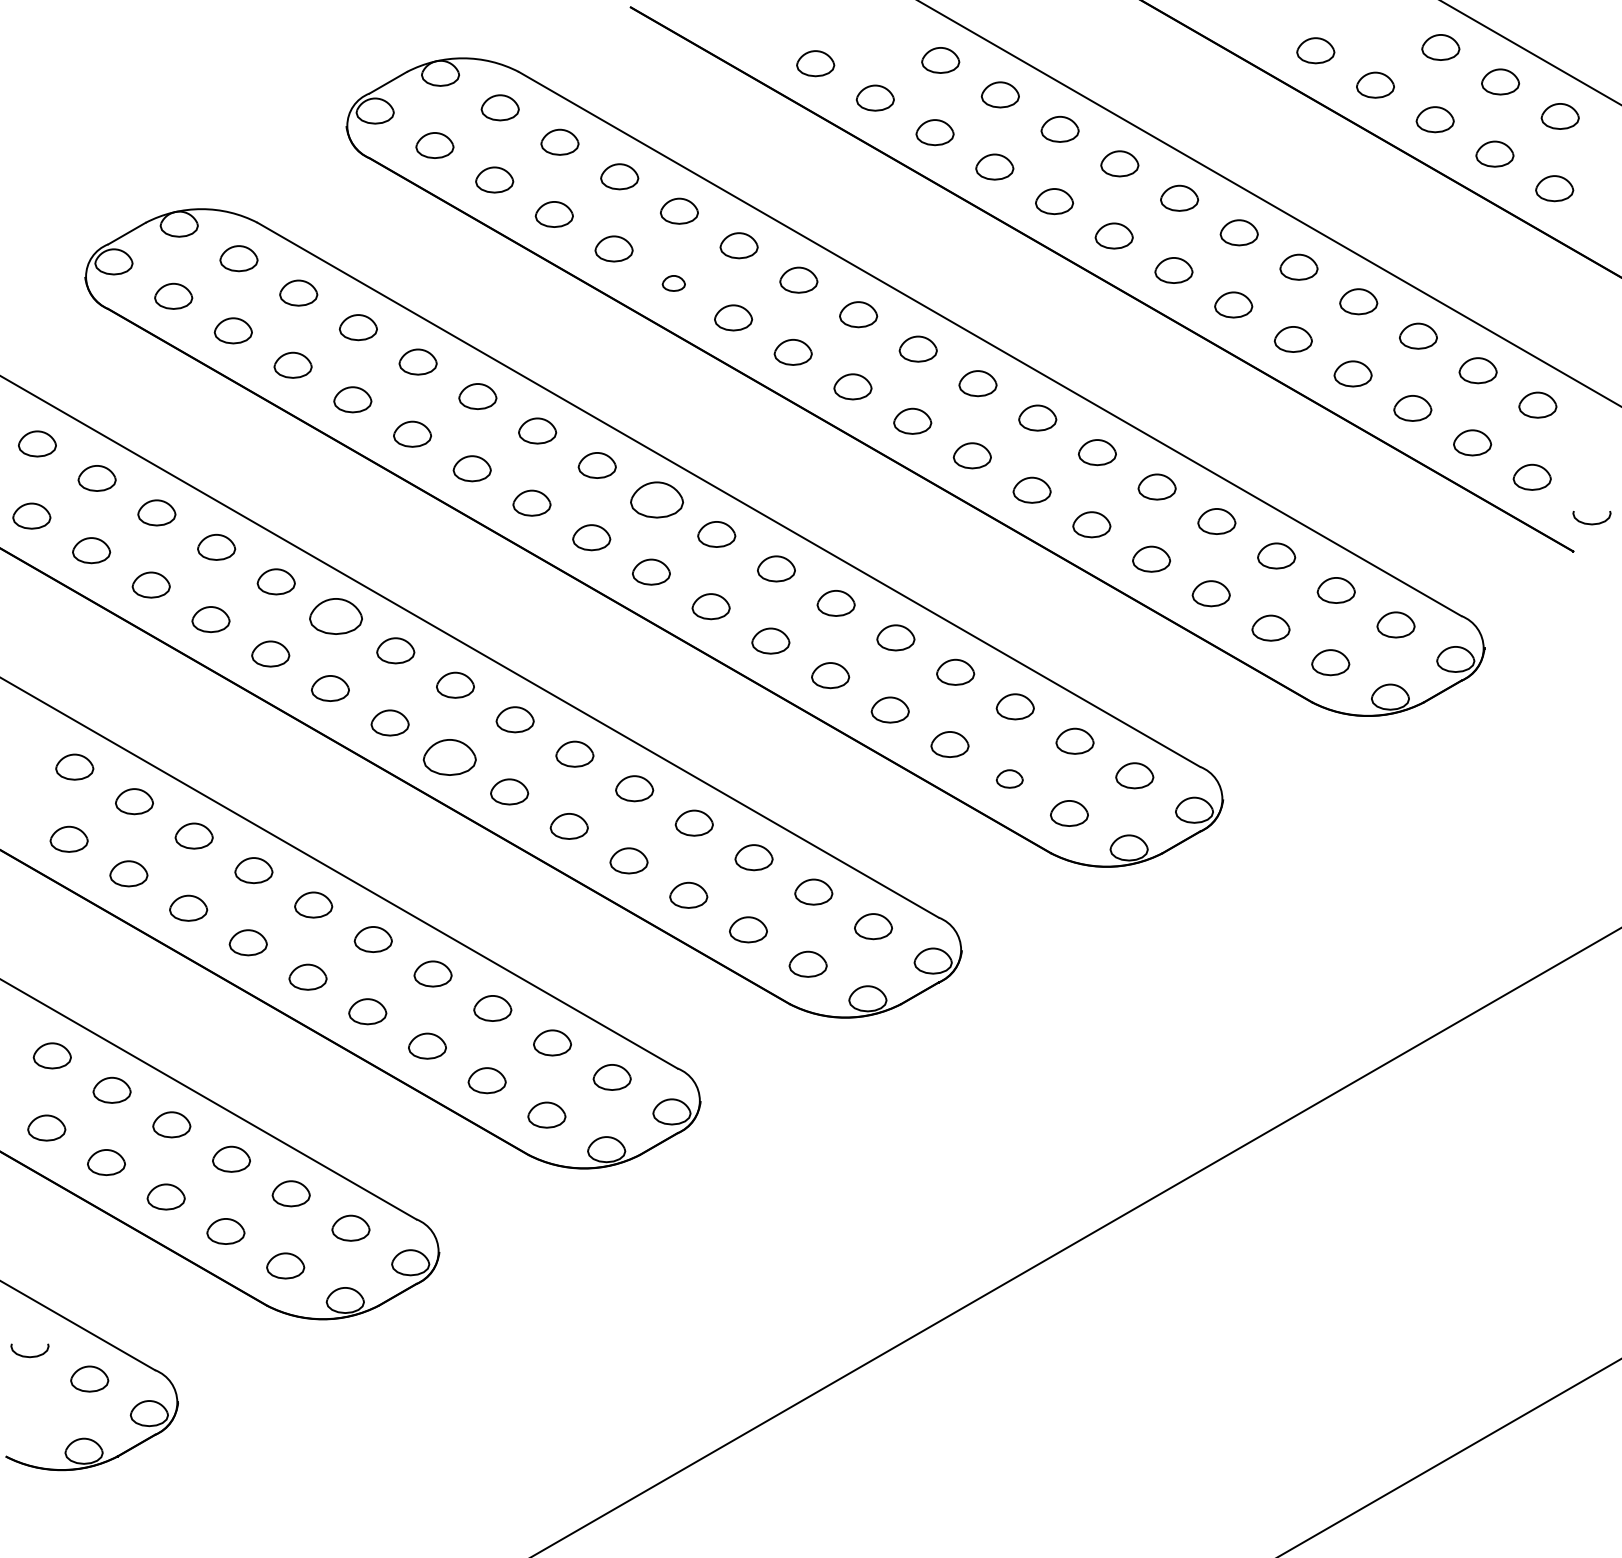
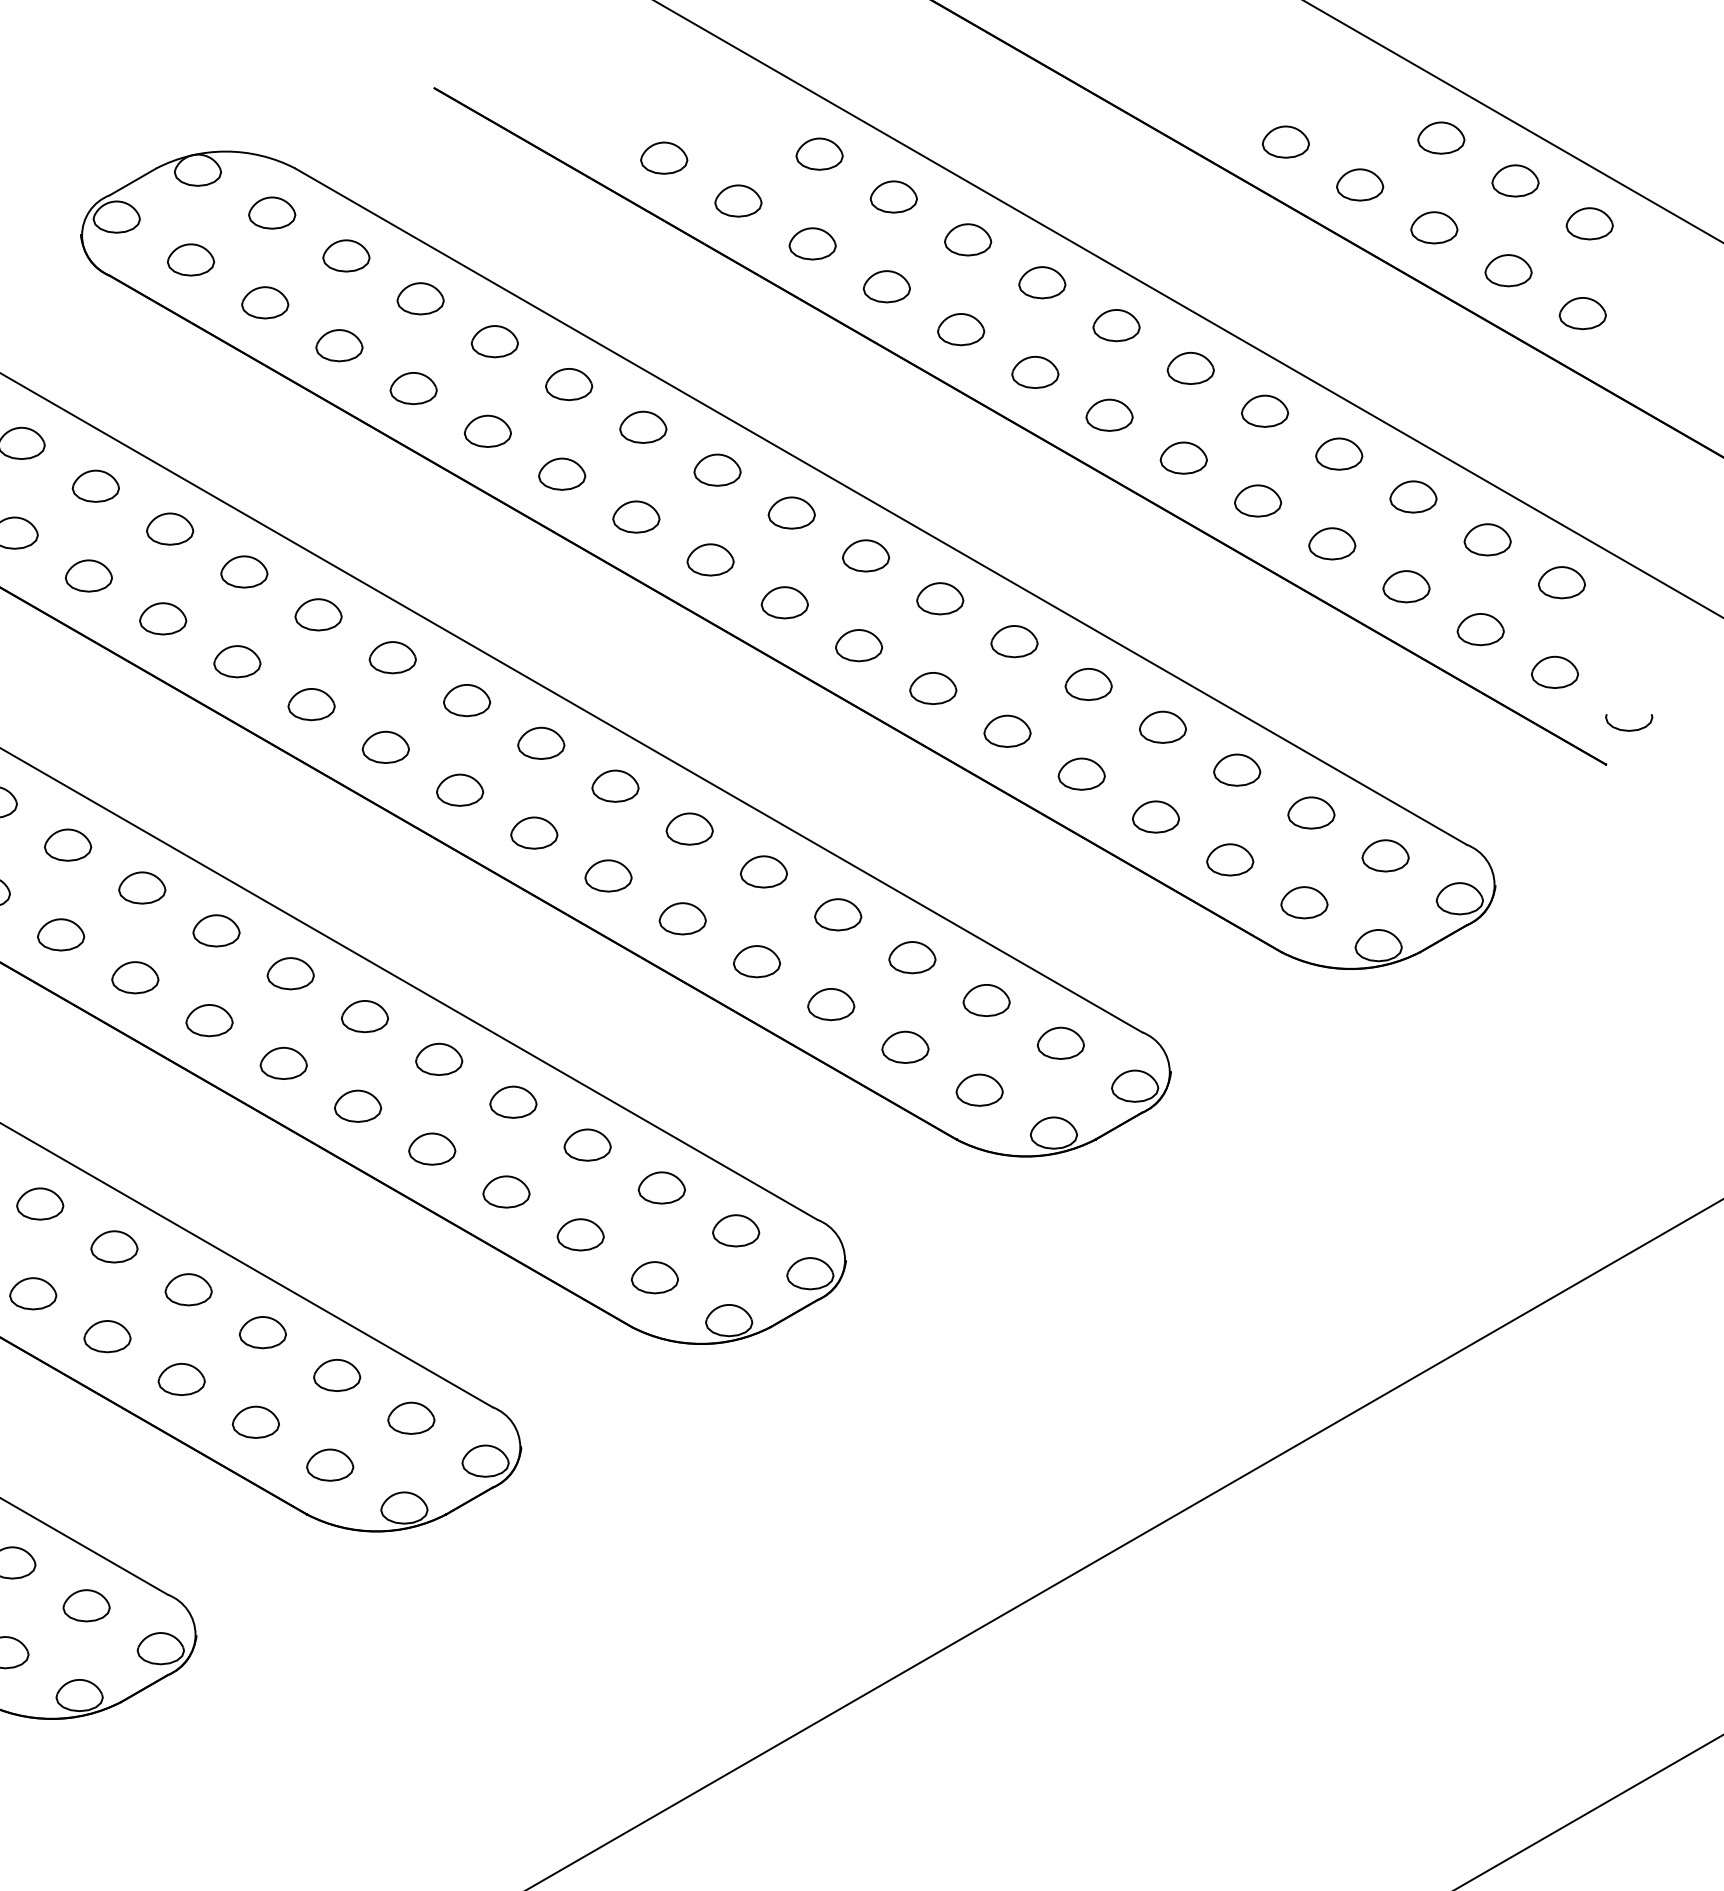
part: (673, 283) -> (487, 431), size x1.67
part: (656, 499) -> (466, 699), size x0.71
part: (335, 615) -> (67, 844), size x0.71
part: (449, 757) -> (209, 1020), size x0.71
part: (1009, 778) -> (905, 1046), size x1.43

